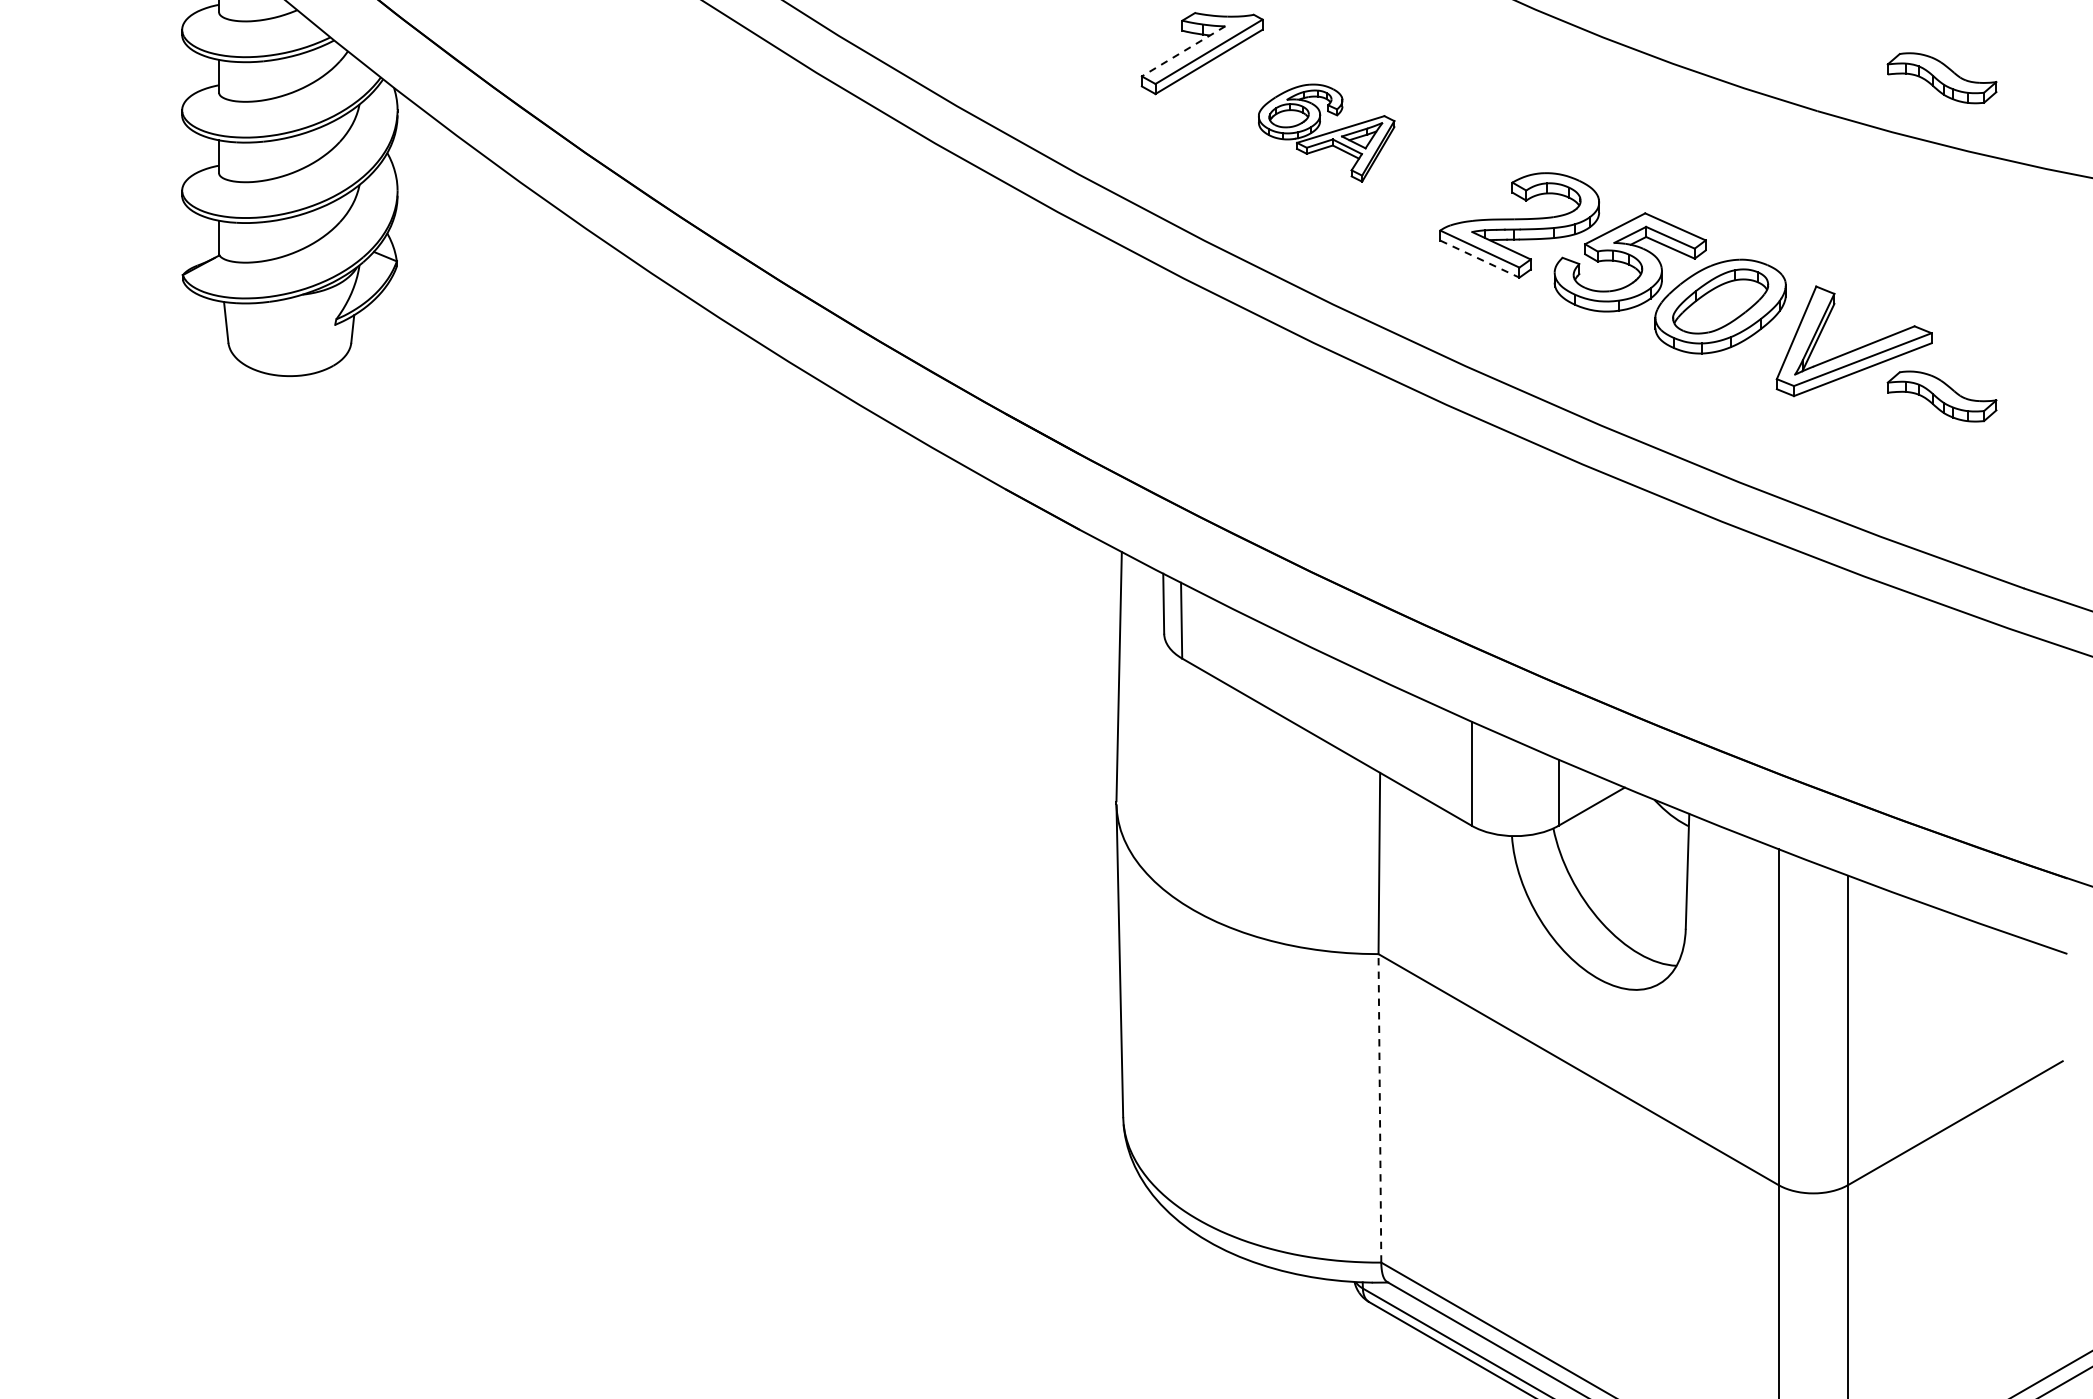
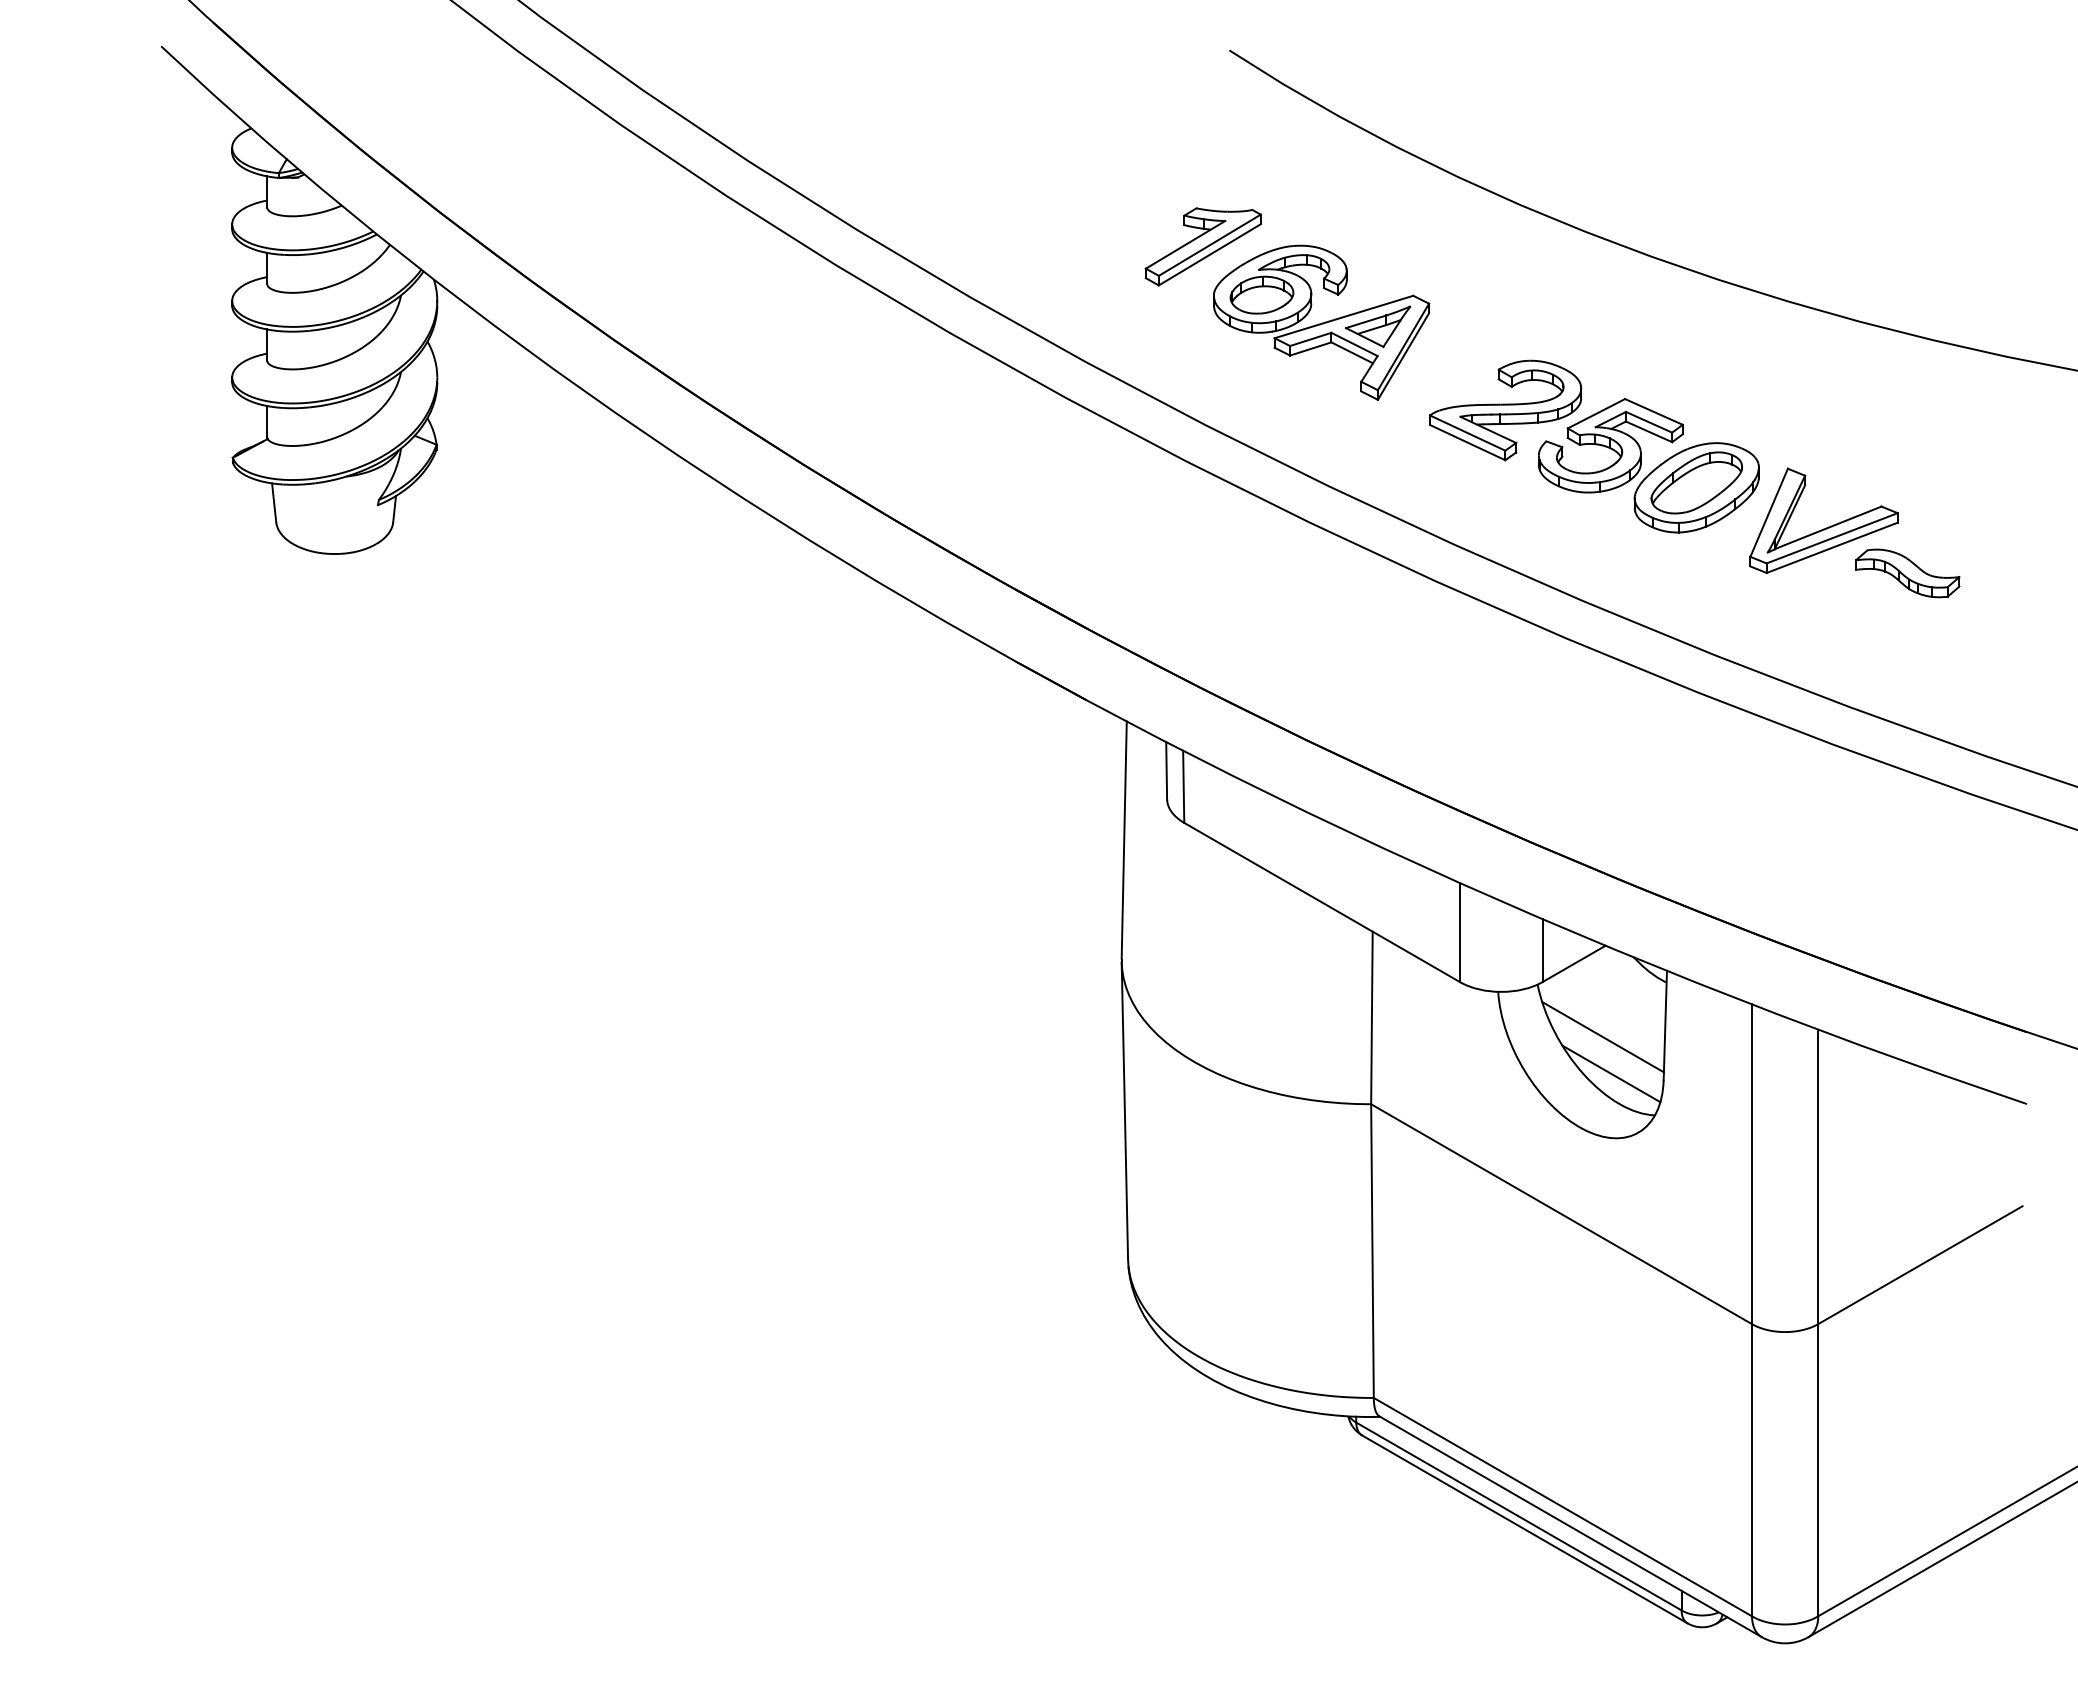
line: (1183, 52) -> (1185, 245), dashed -> solid
part: (1941, 78) -> (1907, 270), removed
part: (1326, 132) -> (1321, 322), size x1.67
line: (1479, 259) -> (1467, 442), dashed -> solid
line: (1621, 882) -> (1602, 1036), added
line: (1630, 921) -> (1611, 1073), added
line: (1379, 1108) -> (1372, 1251), dashed -> solid

